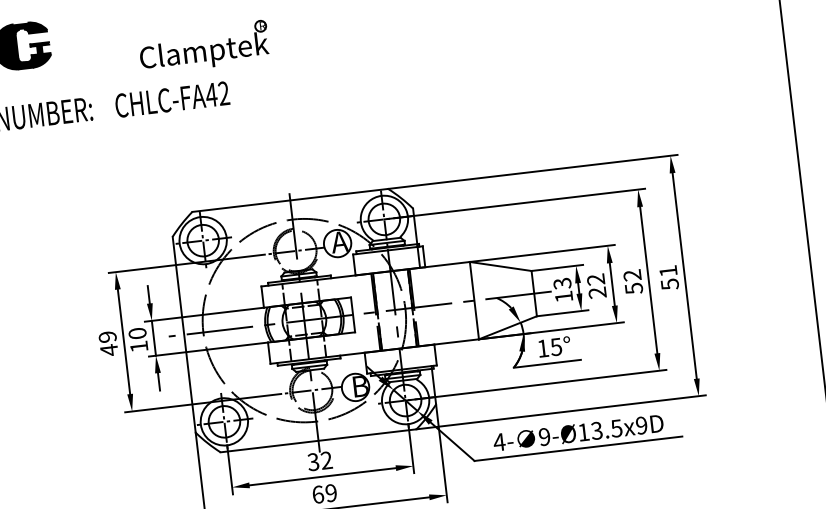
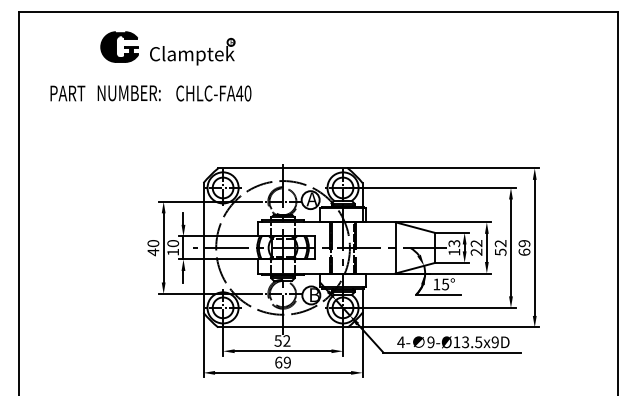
part: (203, 46) -> (192, 51), moved
text: (223, 93) -> (247, 93), CHLC-FA42 -> CHLC-FA40
text: (669, 277) -> (524, 247), 51 -> 69
text: (107, 336) -> (153, 243), 49 -> 40
text: (313, 459) -> (278, 339), 32 -> 52

